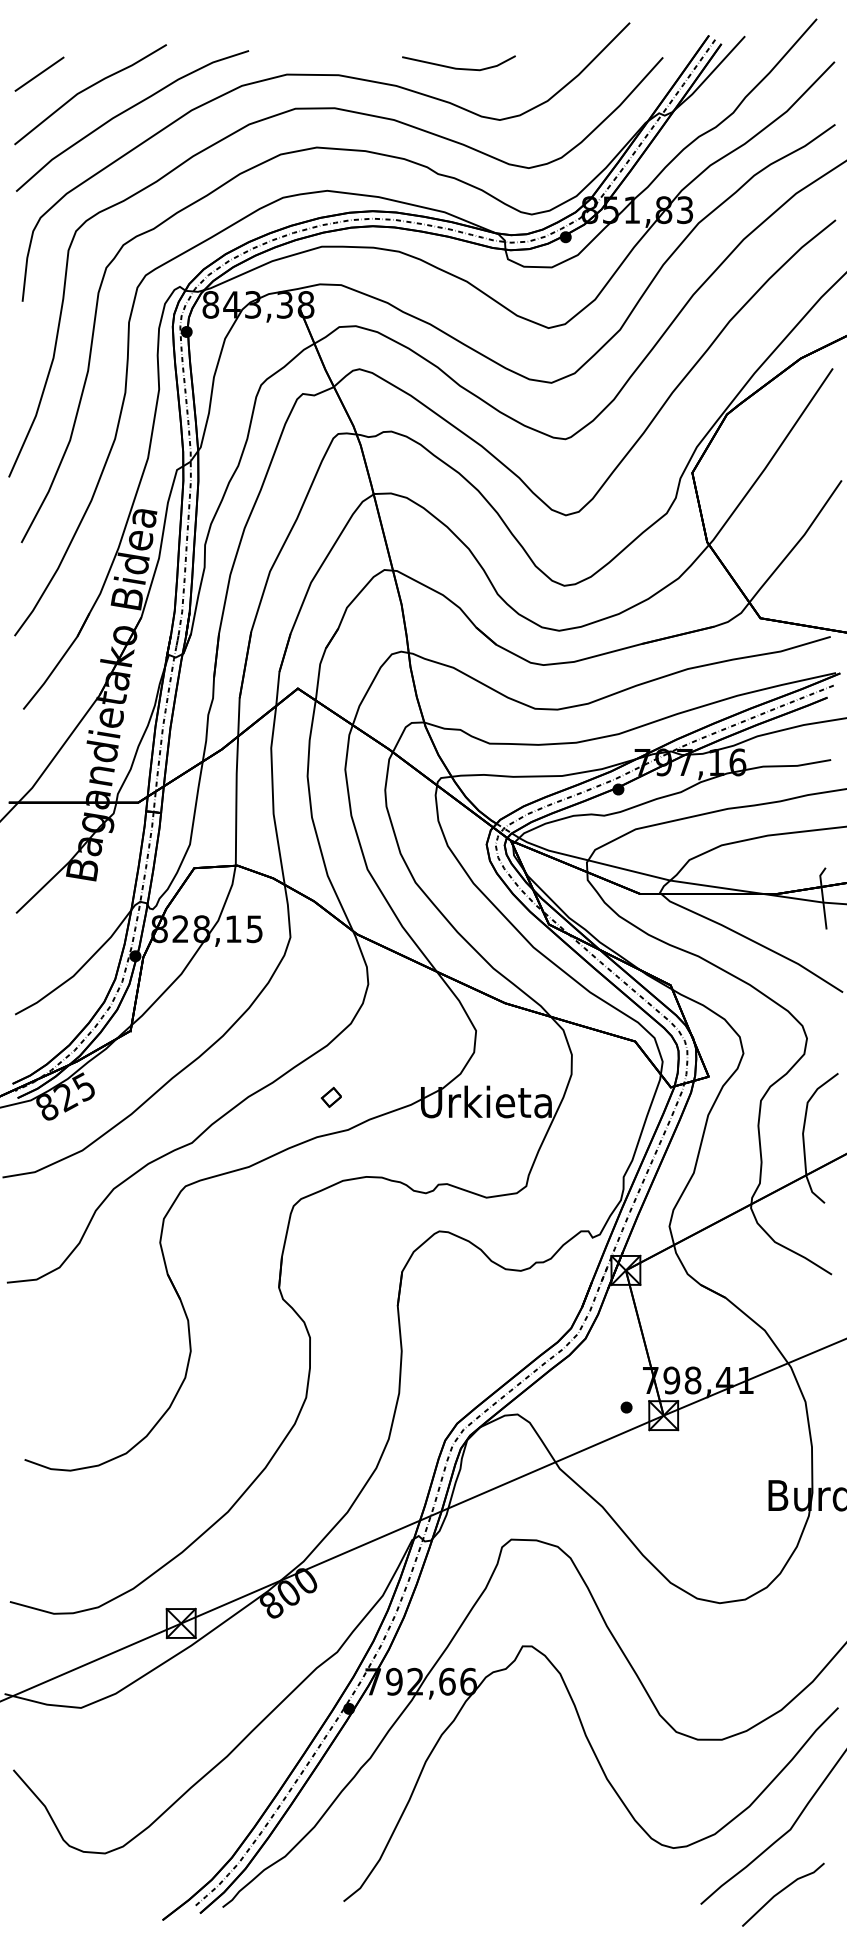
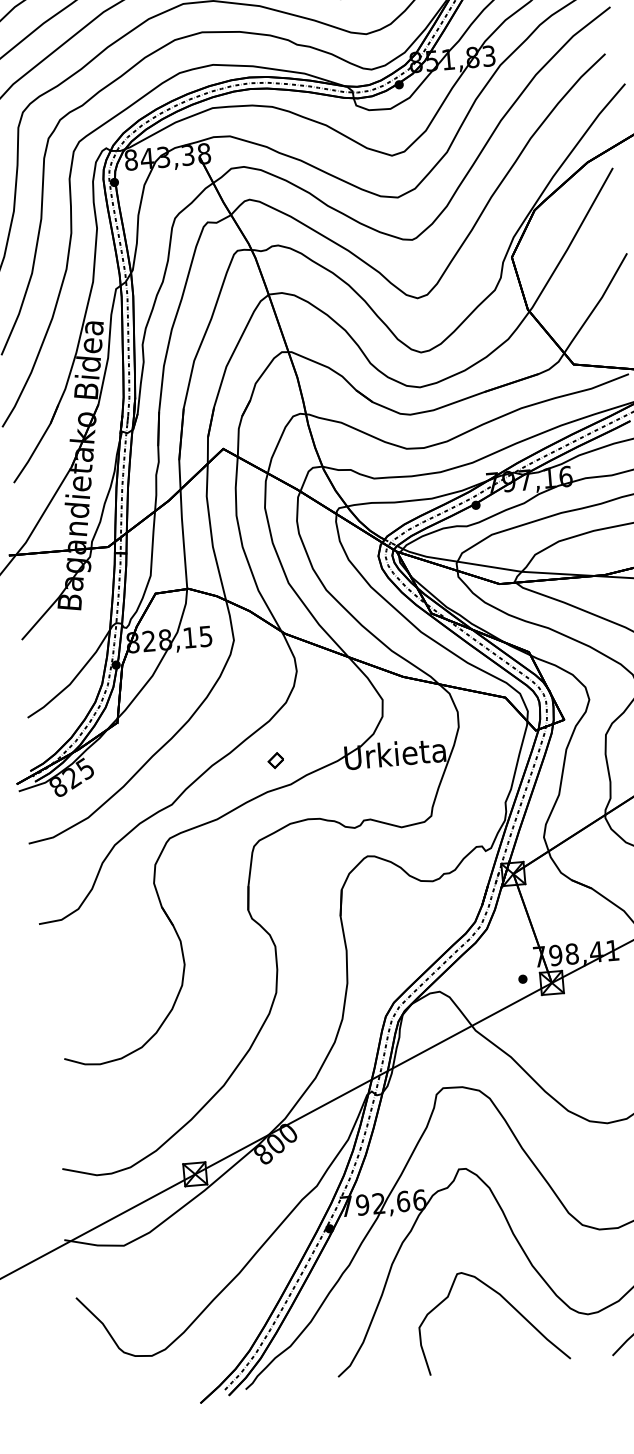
curve: (572, 1826) -> (508, 1304), added

